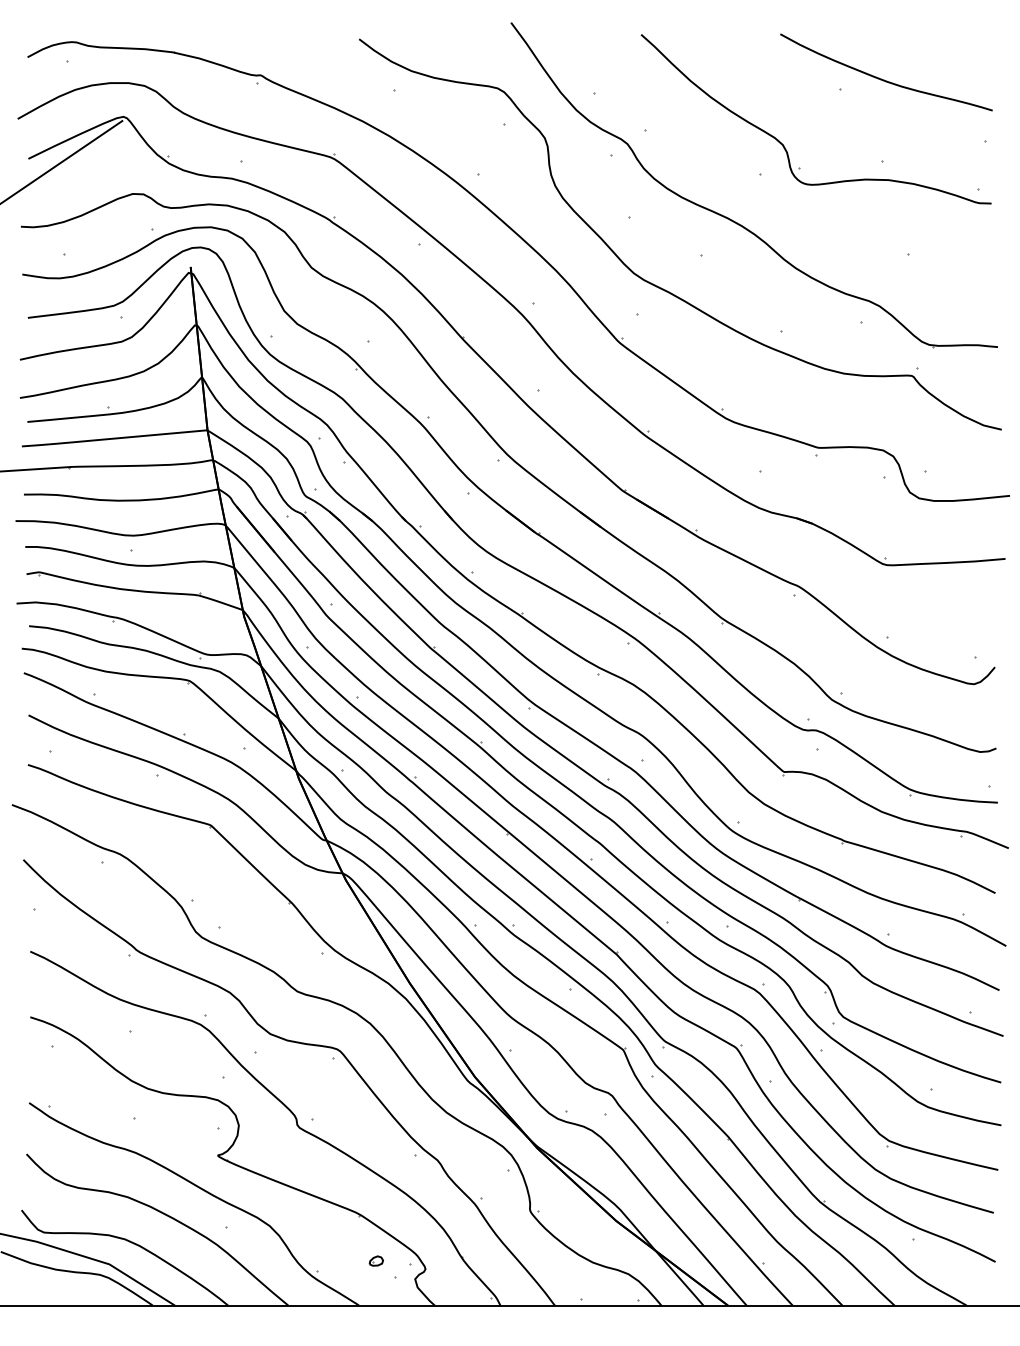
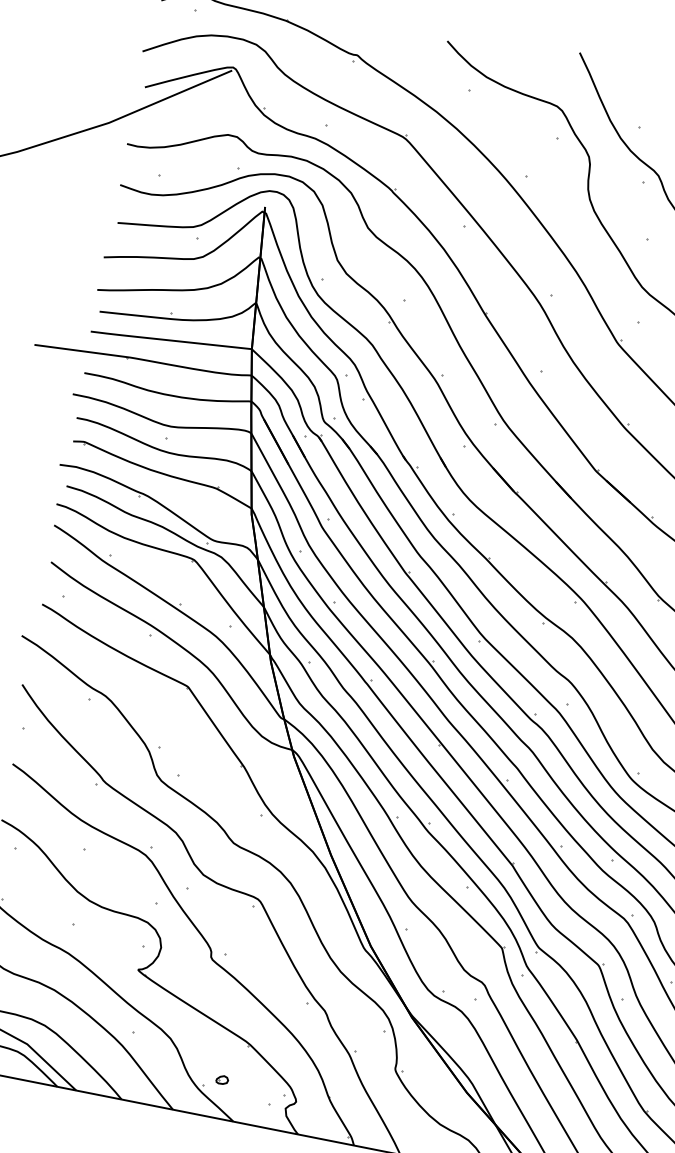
part: (375, 1260) -> (221, 1079), moved

